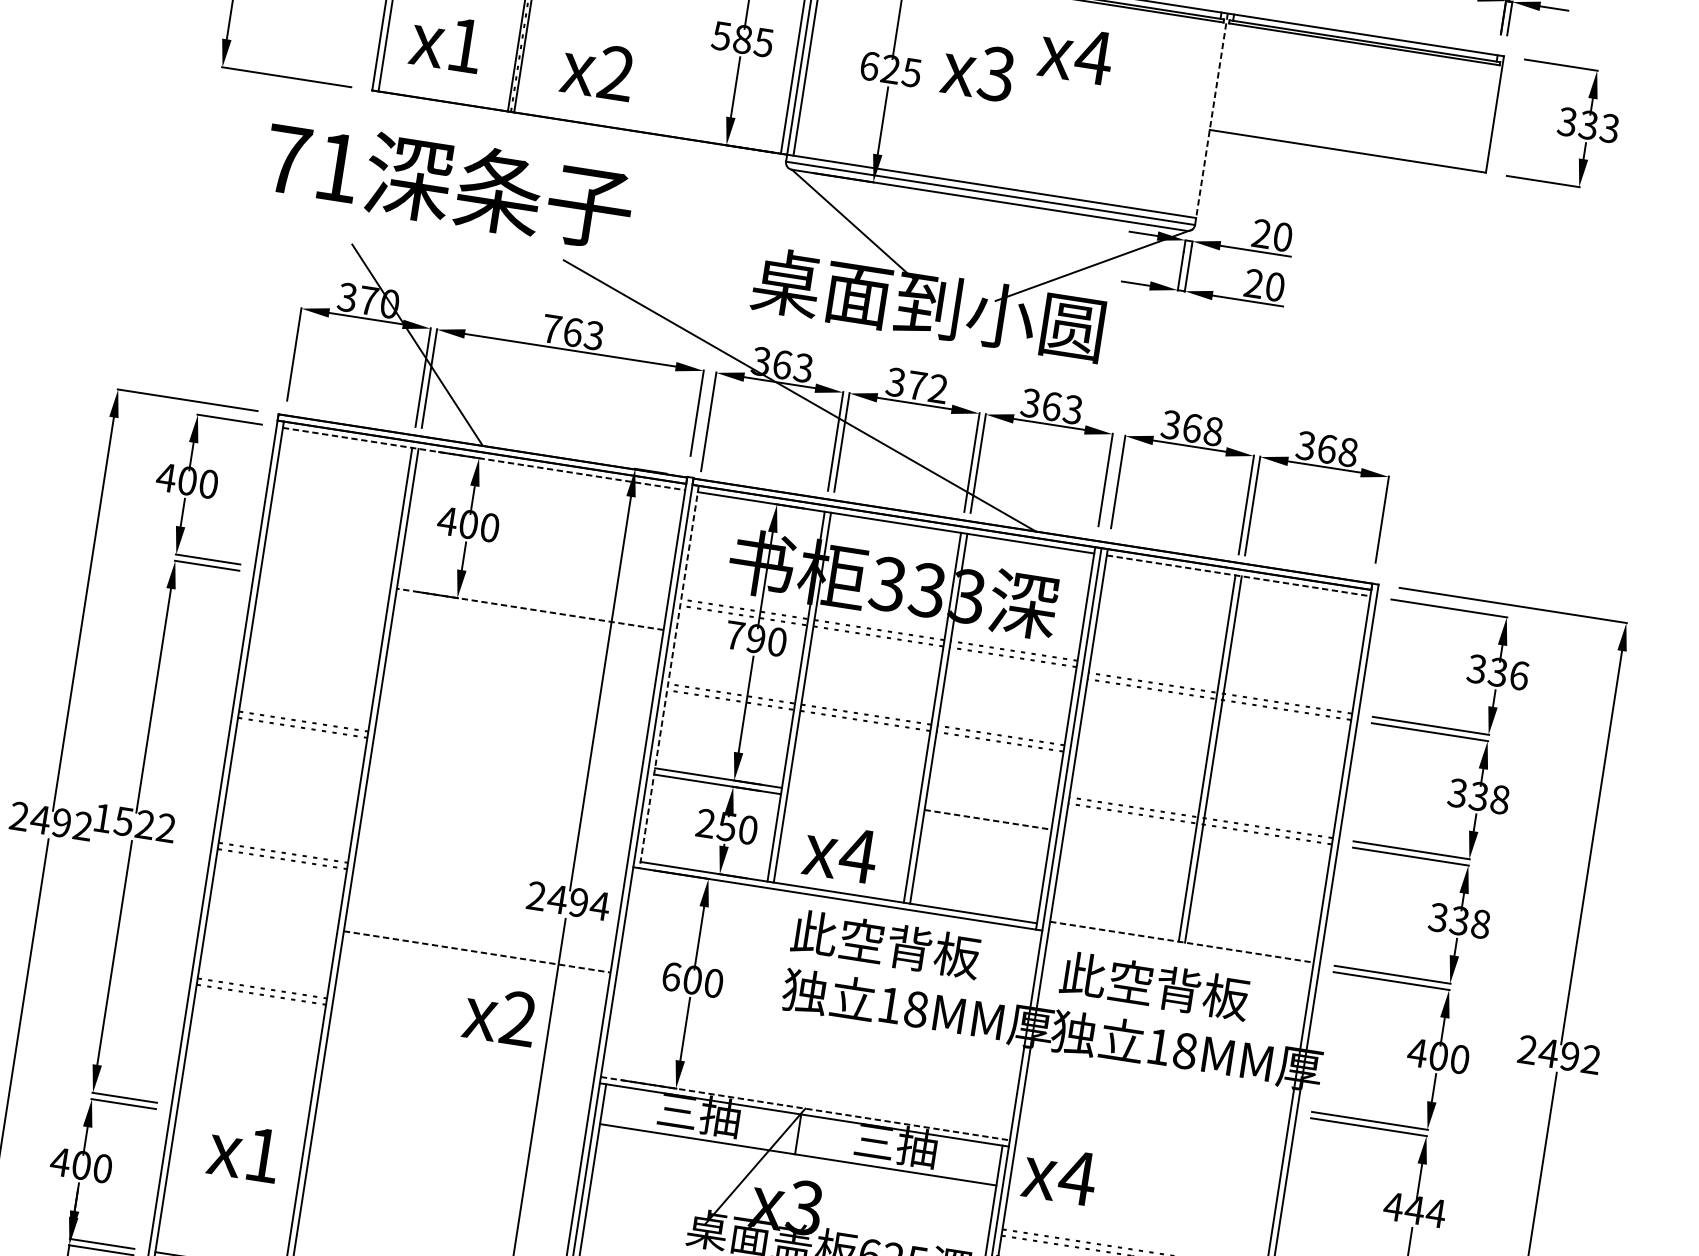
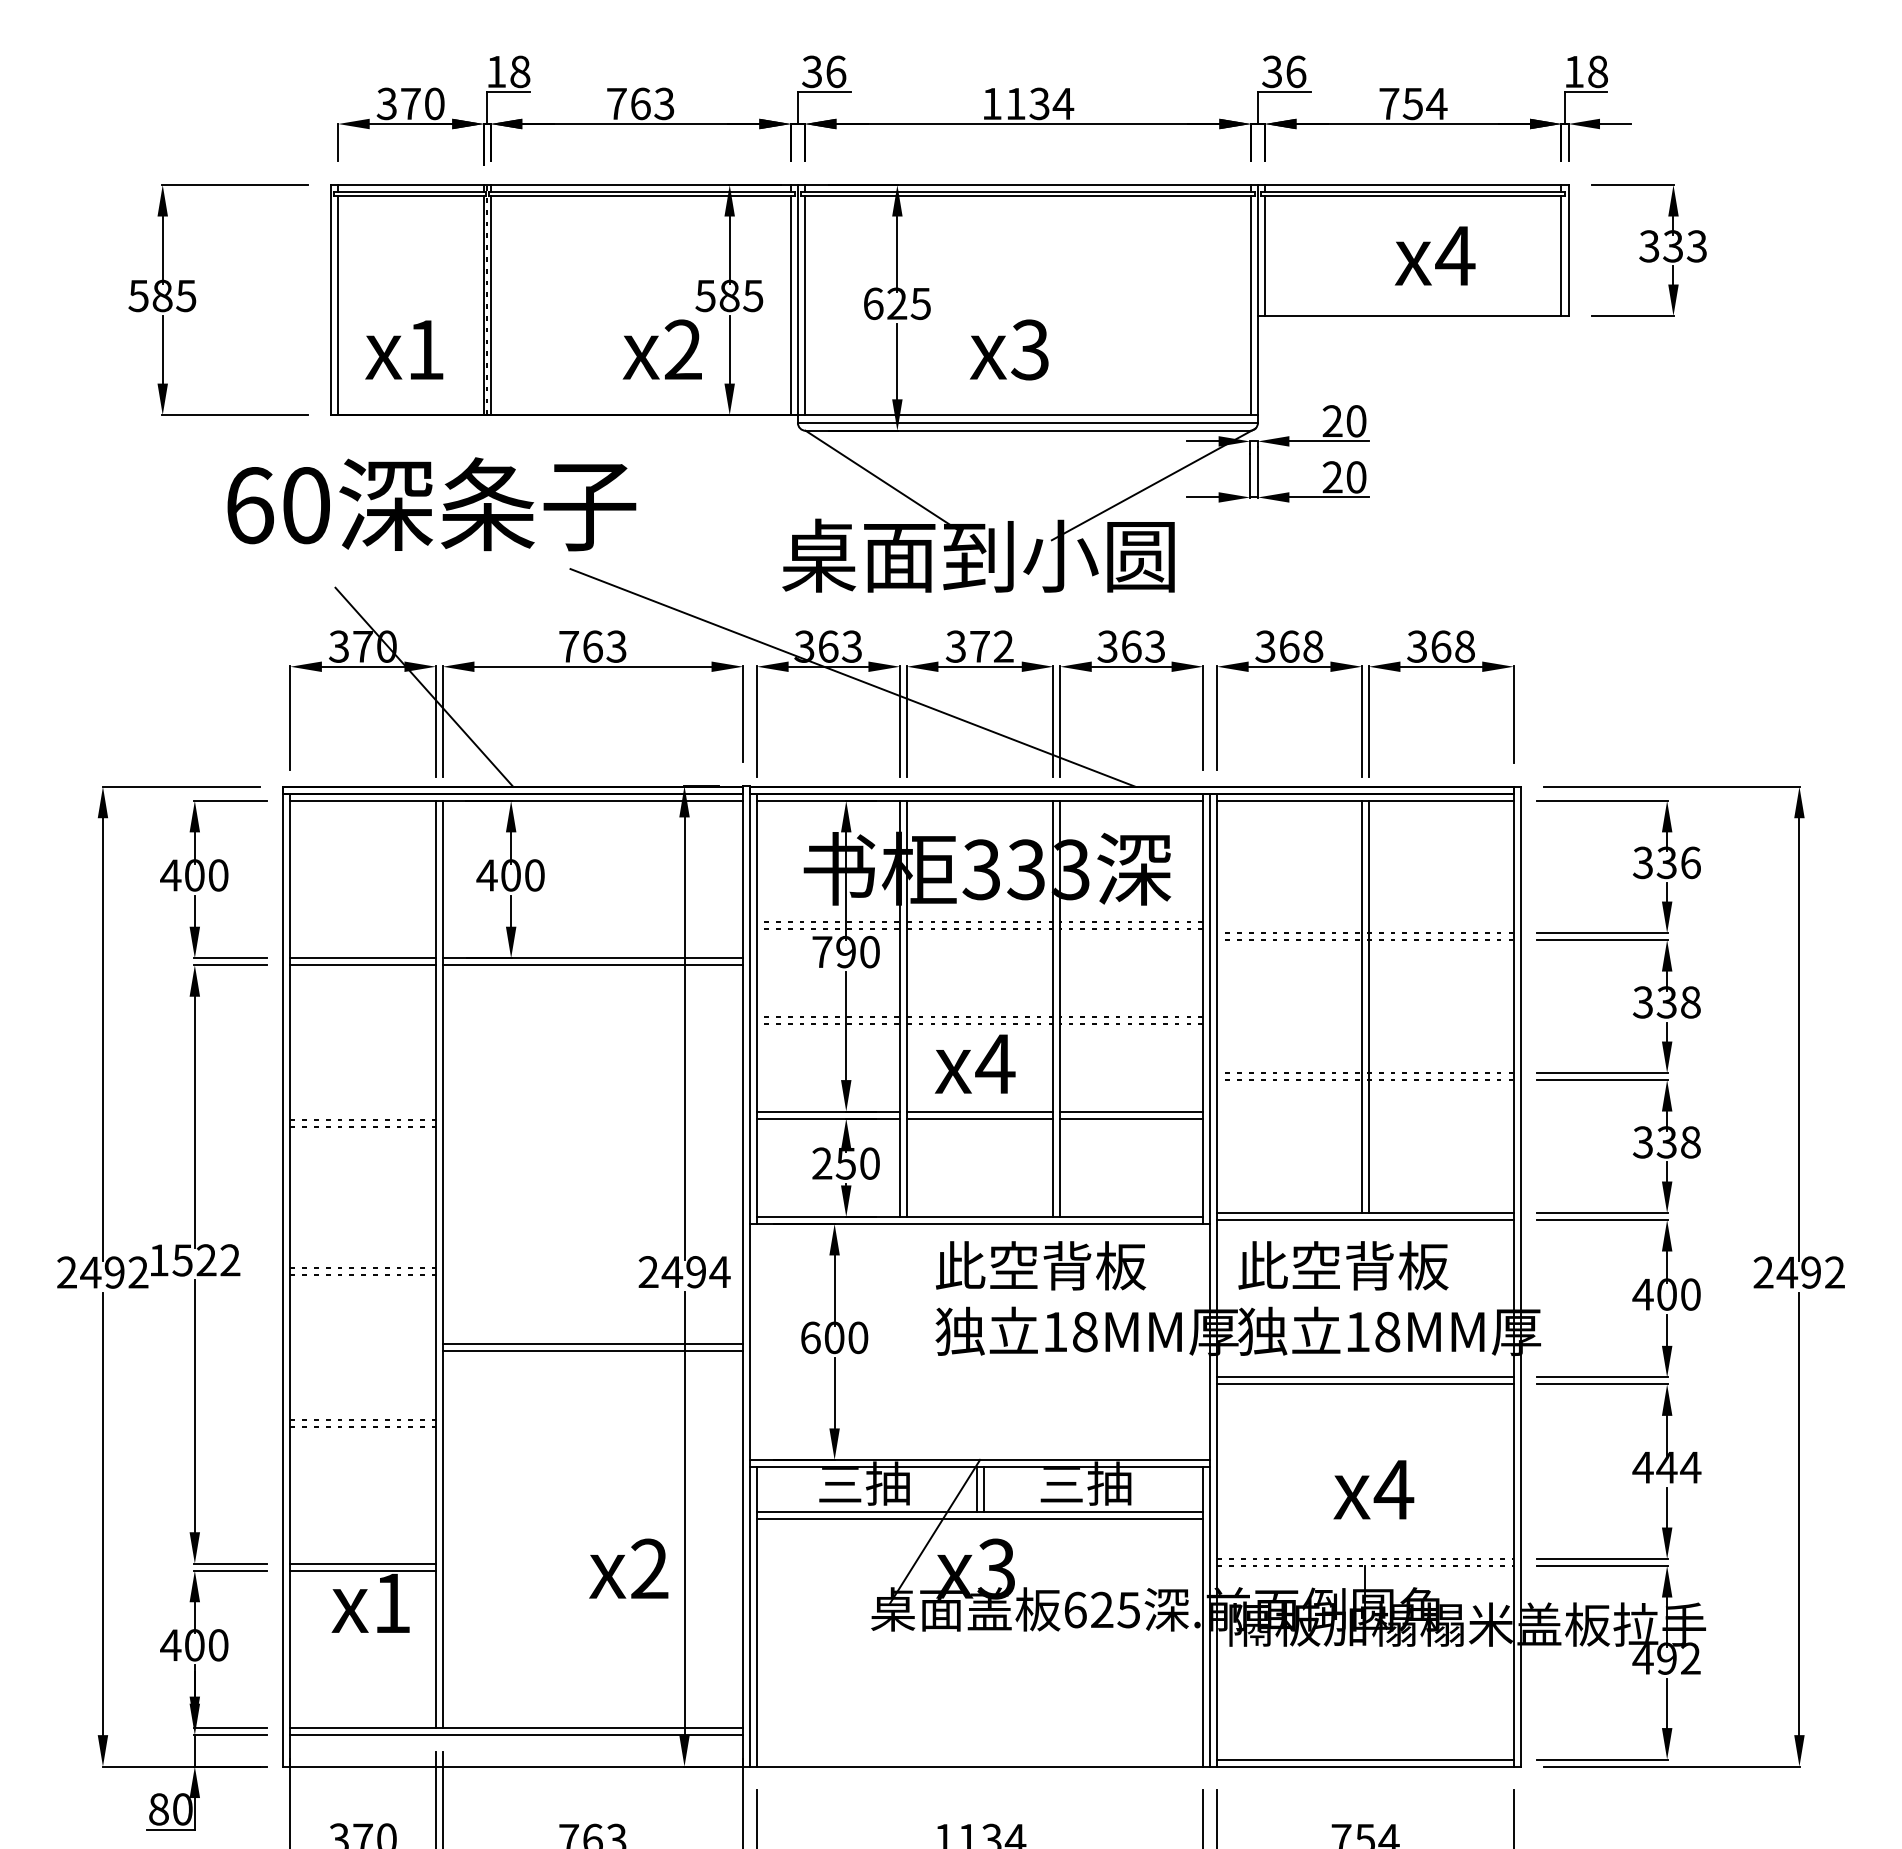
text: (1075, 54) -> (1434, 255), moved
text: (596, 70) -> (661, 349), moved
text: (978, 70) -> (1009, 349), moved
line: (1224, 77) -> (1265, 255), added
line: (1487, 117) -> (1561, 255), added
line: (1204, 119) -> (1250, 305), added
line: (1210, 119) -> (1257, 304), dashed -> solid
text: (312, 163) -> (278, 505), 71 -> 60
line: (484, 458) -> (517, 800), dashed -> solid
line: (1238, 575) -> (1365, 800), dashed -> solid
line: (325, 577) -> (362, 958), added
line: (324, 584) -> (362, 965), added
line: (529, 609) -> (592, 958), dashed -> solid
line: (529, 615) -> (593, 965), added
line: (669, 677) -> (757, 1009), dashed -> solid
line: (852, 798) -> (979, 1111), added
line: (851, 805) -> (979, 1118), added
line: (988, 819) -> (1132, 1111), dashed -> solid
line: (986, 825) -> (1131, 1118), added
text: (840, 852) -> (975, 1063), moved
line: (1182, 941) -> (1365, 1212), dashed -> solid
line: (1180, 948) -> (1365, 1220), added
line: (477, 951) -> (593, 1343), dashed -> solid
line: (476, 958) -> (593, 1350), added
text: (499, 1015) -> (628, 1568), moved
line: (1159, 1088) -> (1365, 1377), added
line: (1158, 1094) -> (1365, 1384), added
line: (805, 1108) -> (980, 1459), dashed -> solid
line: (242, 1115) -> (362, 1563), added
line: (241, 1121) -> (362, 1570), added
line: (804, 1134) -> (983, 1488), added
line: (797, 1160) -> (980, 1518), added
text: (1059, 1174) -> (1373, 1489), moved

